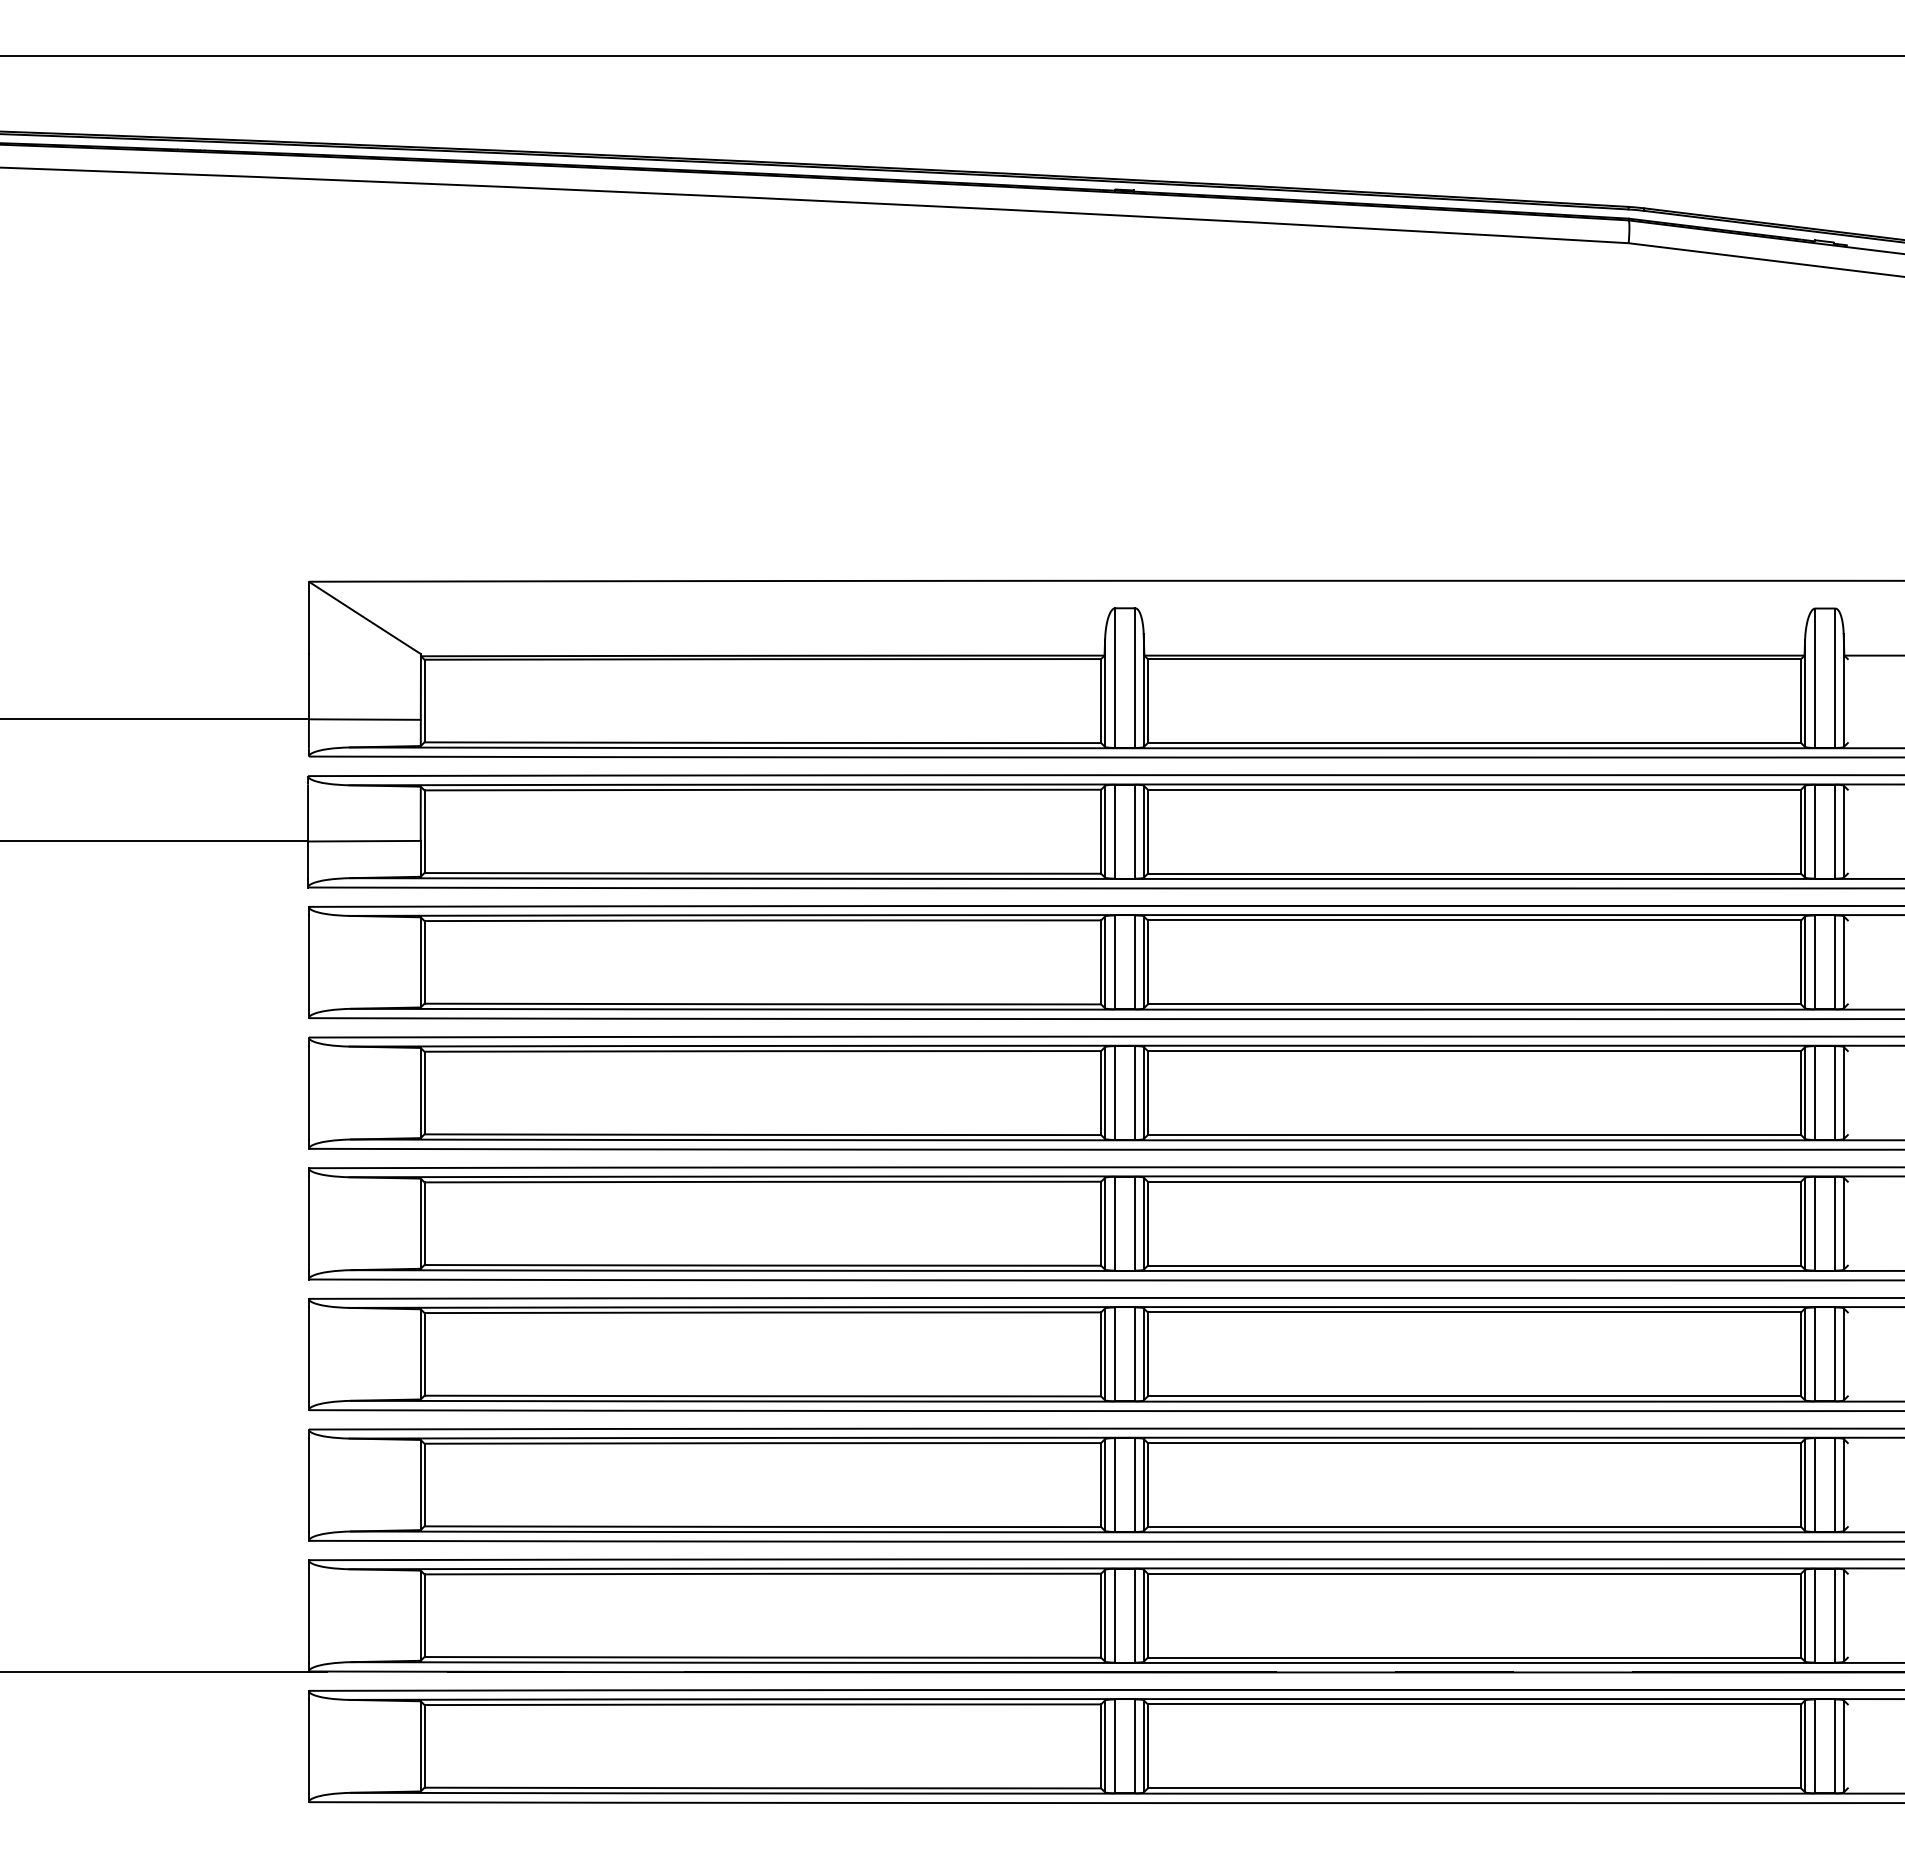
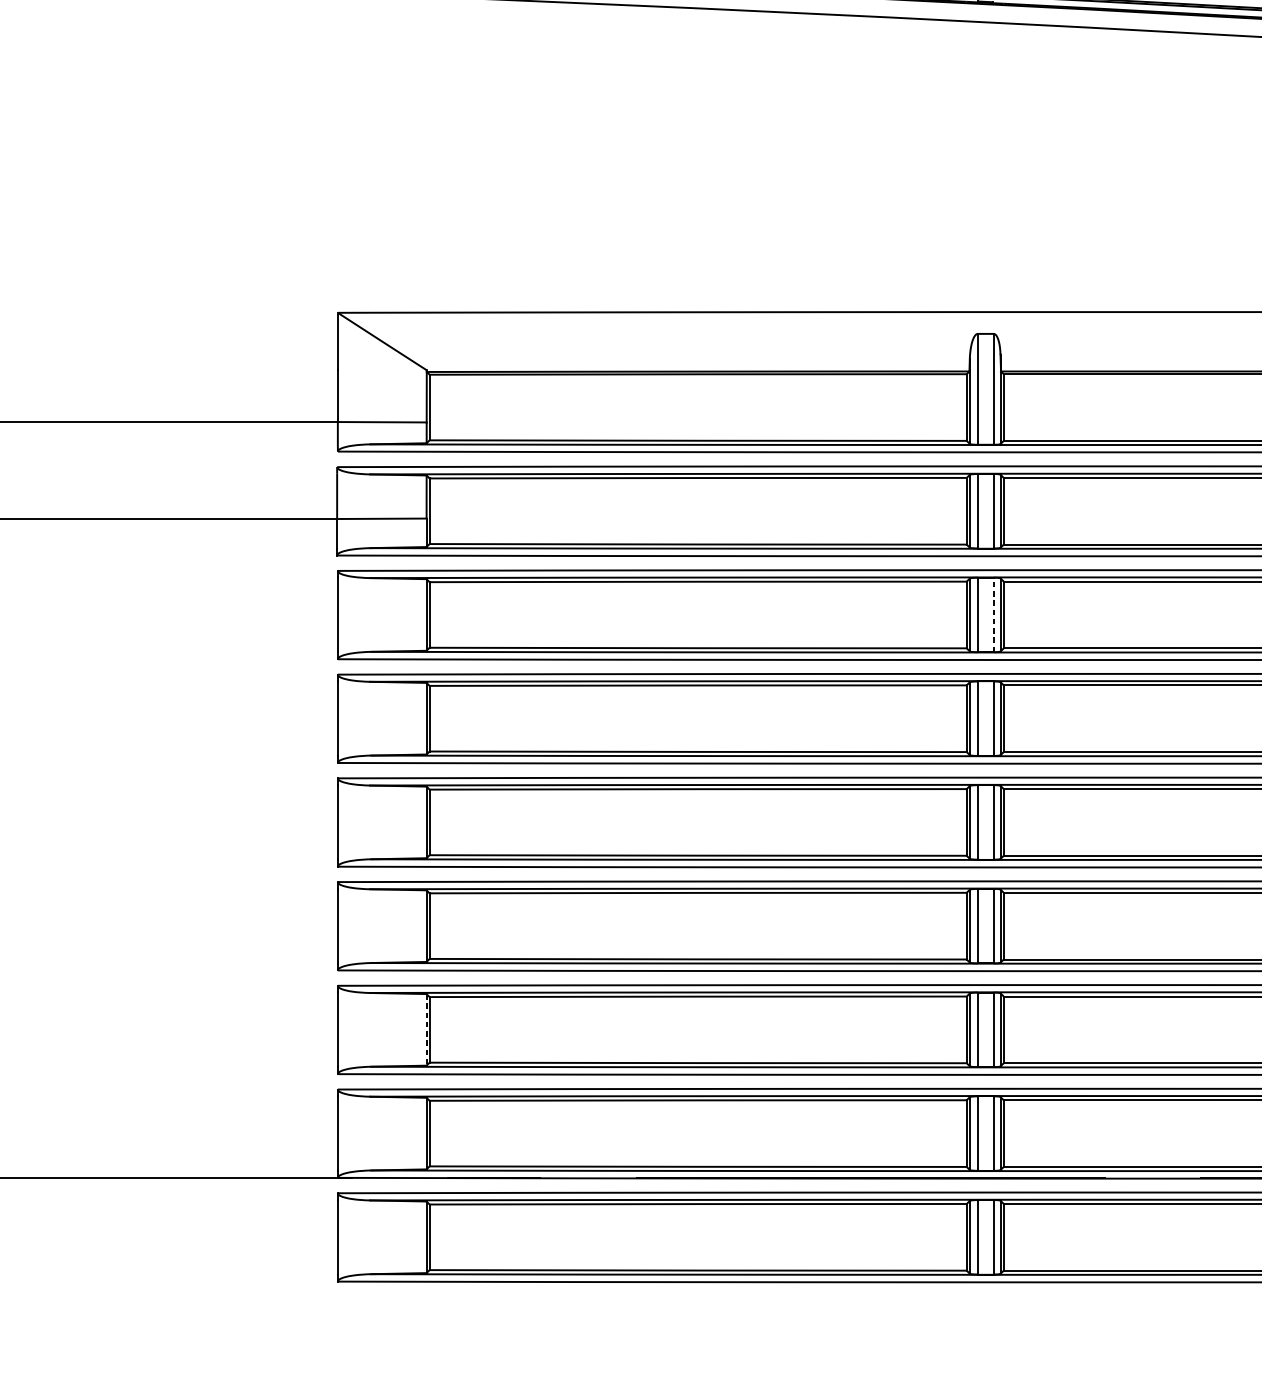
line: (1135, 962) -> (993, 615), solid -> dashed
line: (420, 1485) -> (426, 1030), solid -> dashed

